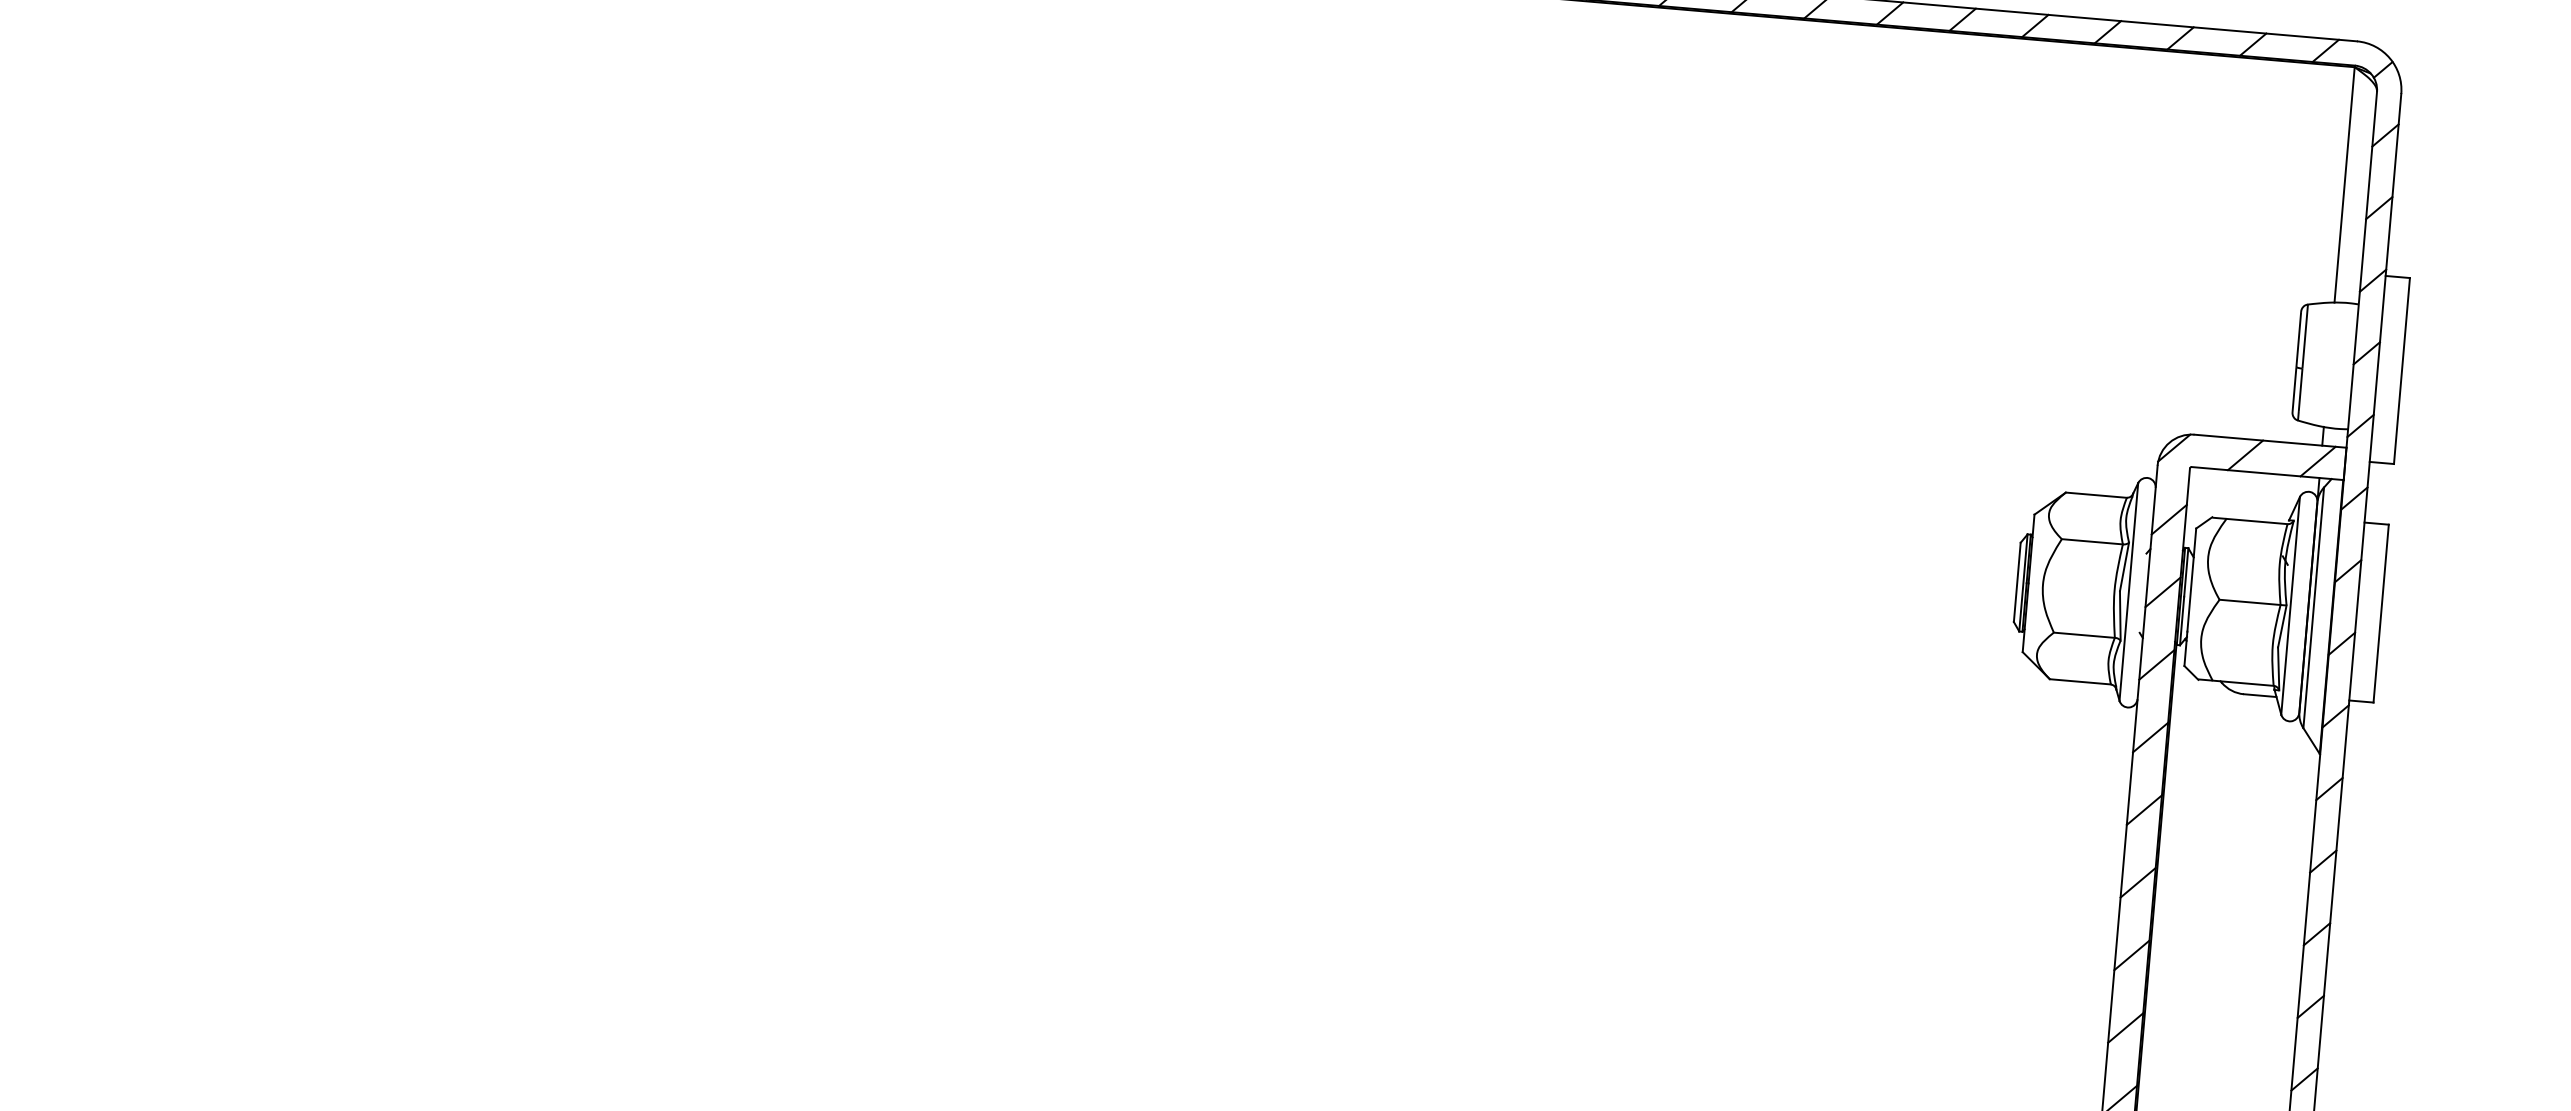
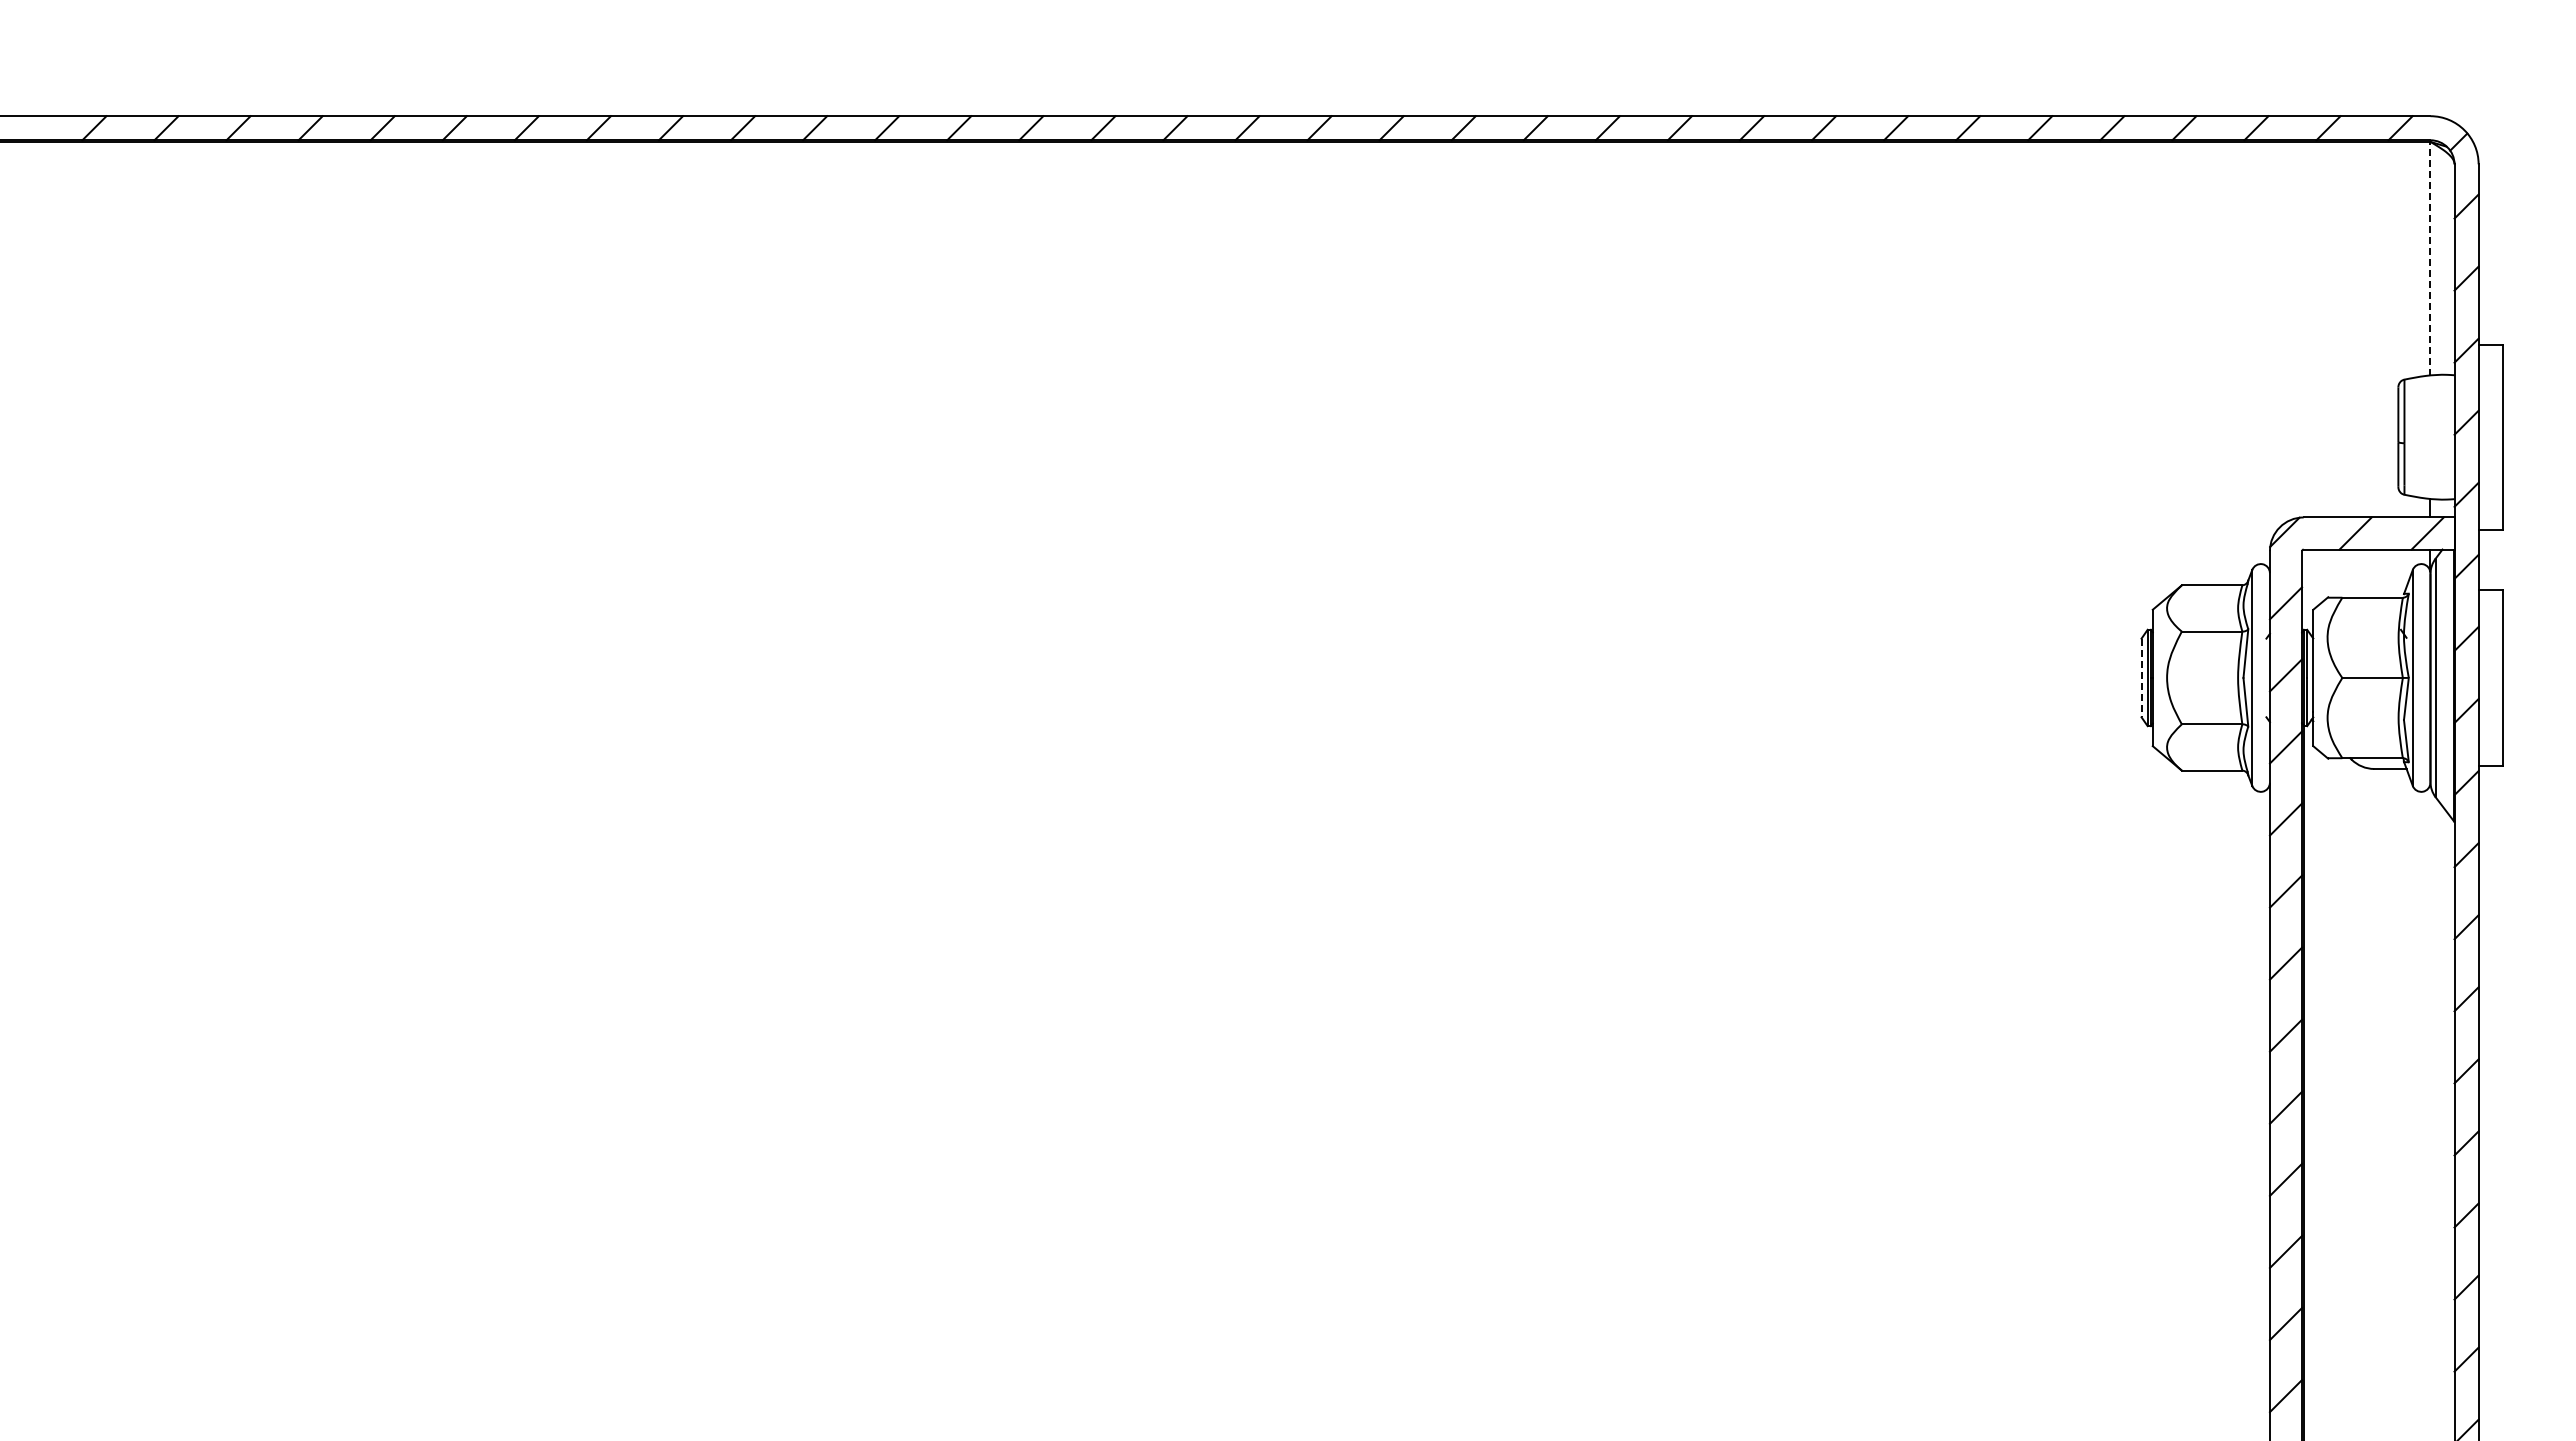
line: (2344, 184) -> (2430, 258), solid -> dashed
line: (2017, 582) -> (2141, 678), solid -> dashed

